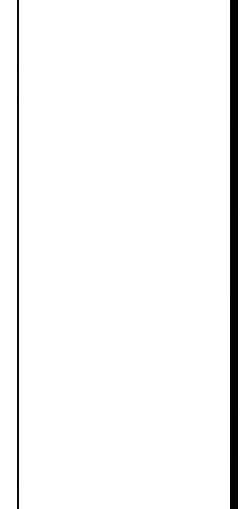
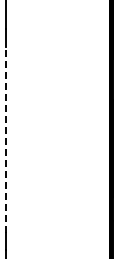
line: (18, 291) -> (6, 139), solid -> dashed

